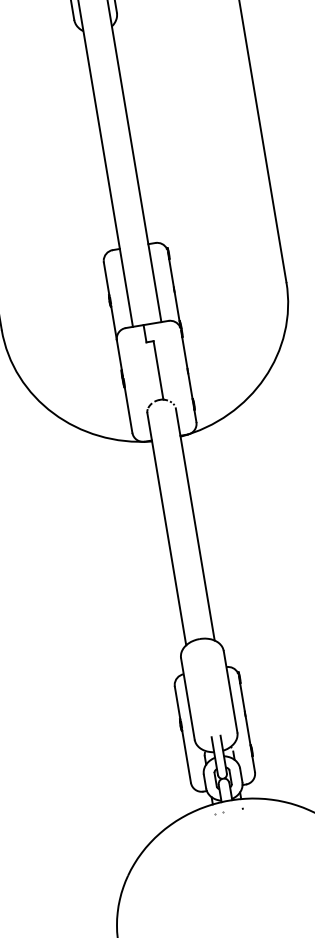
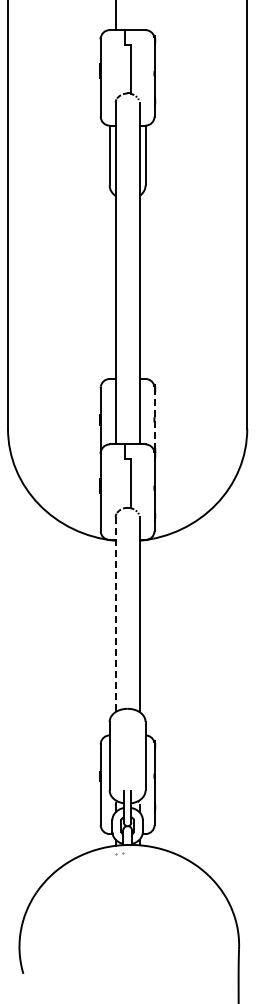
line: (174, 289) -> (154, 419), solid -> dashed
line: (166, 529) -> (115, 614), solid -> dashed

